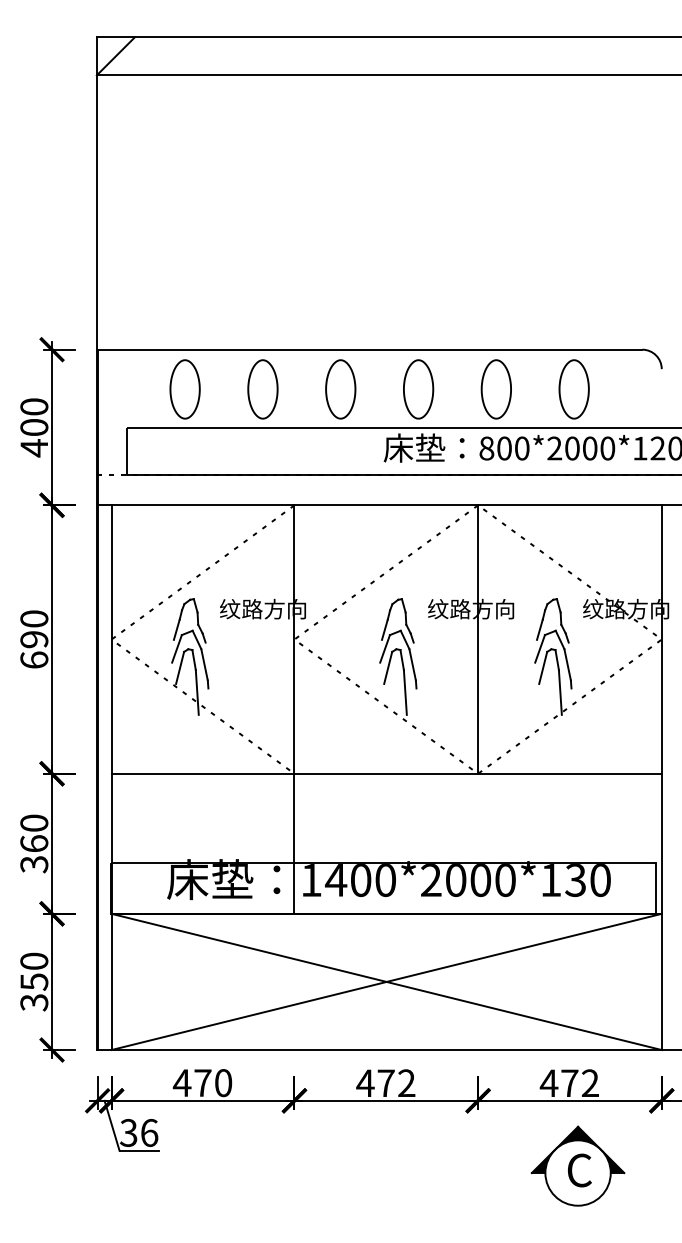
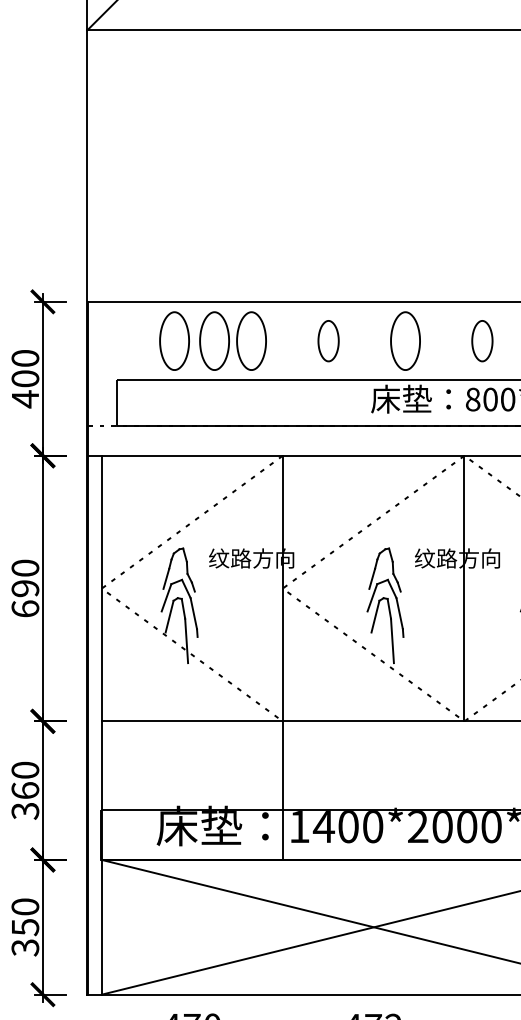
part: (225, 389) -> (214, 341), added
part: (340, 389) -> (328, 341), size x0.7
part: (495, 389) -> (481, 341), size x0.7

